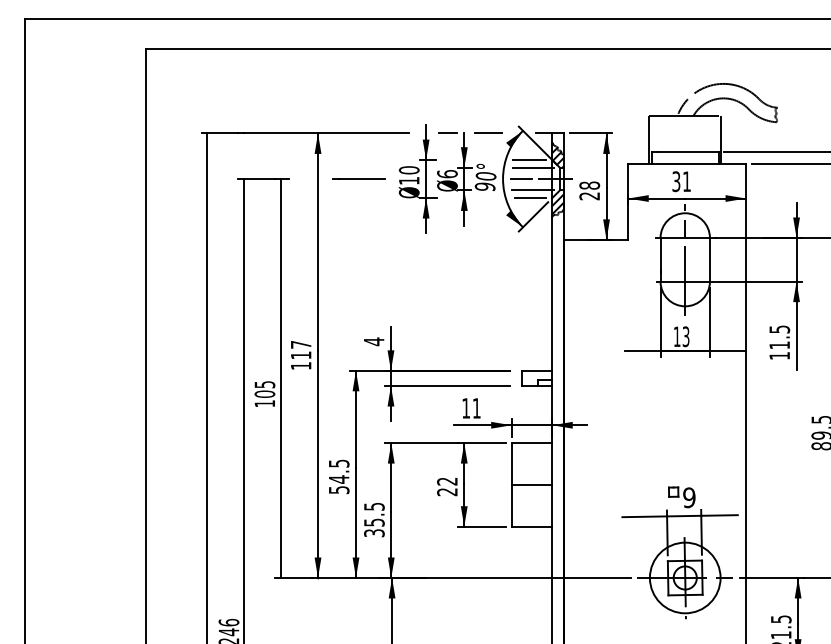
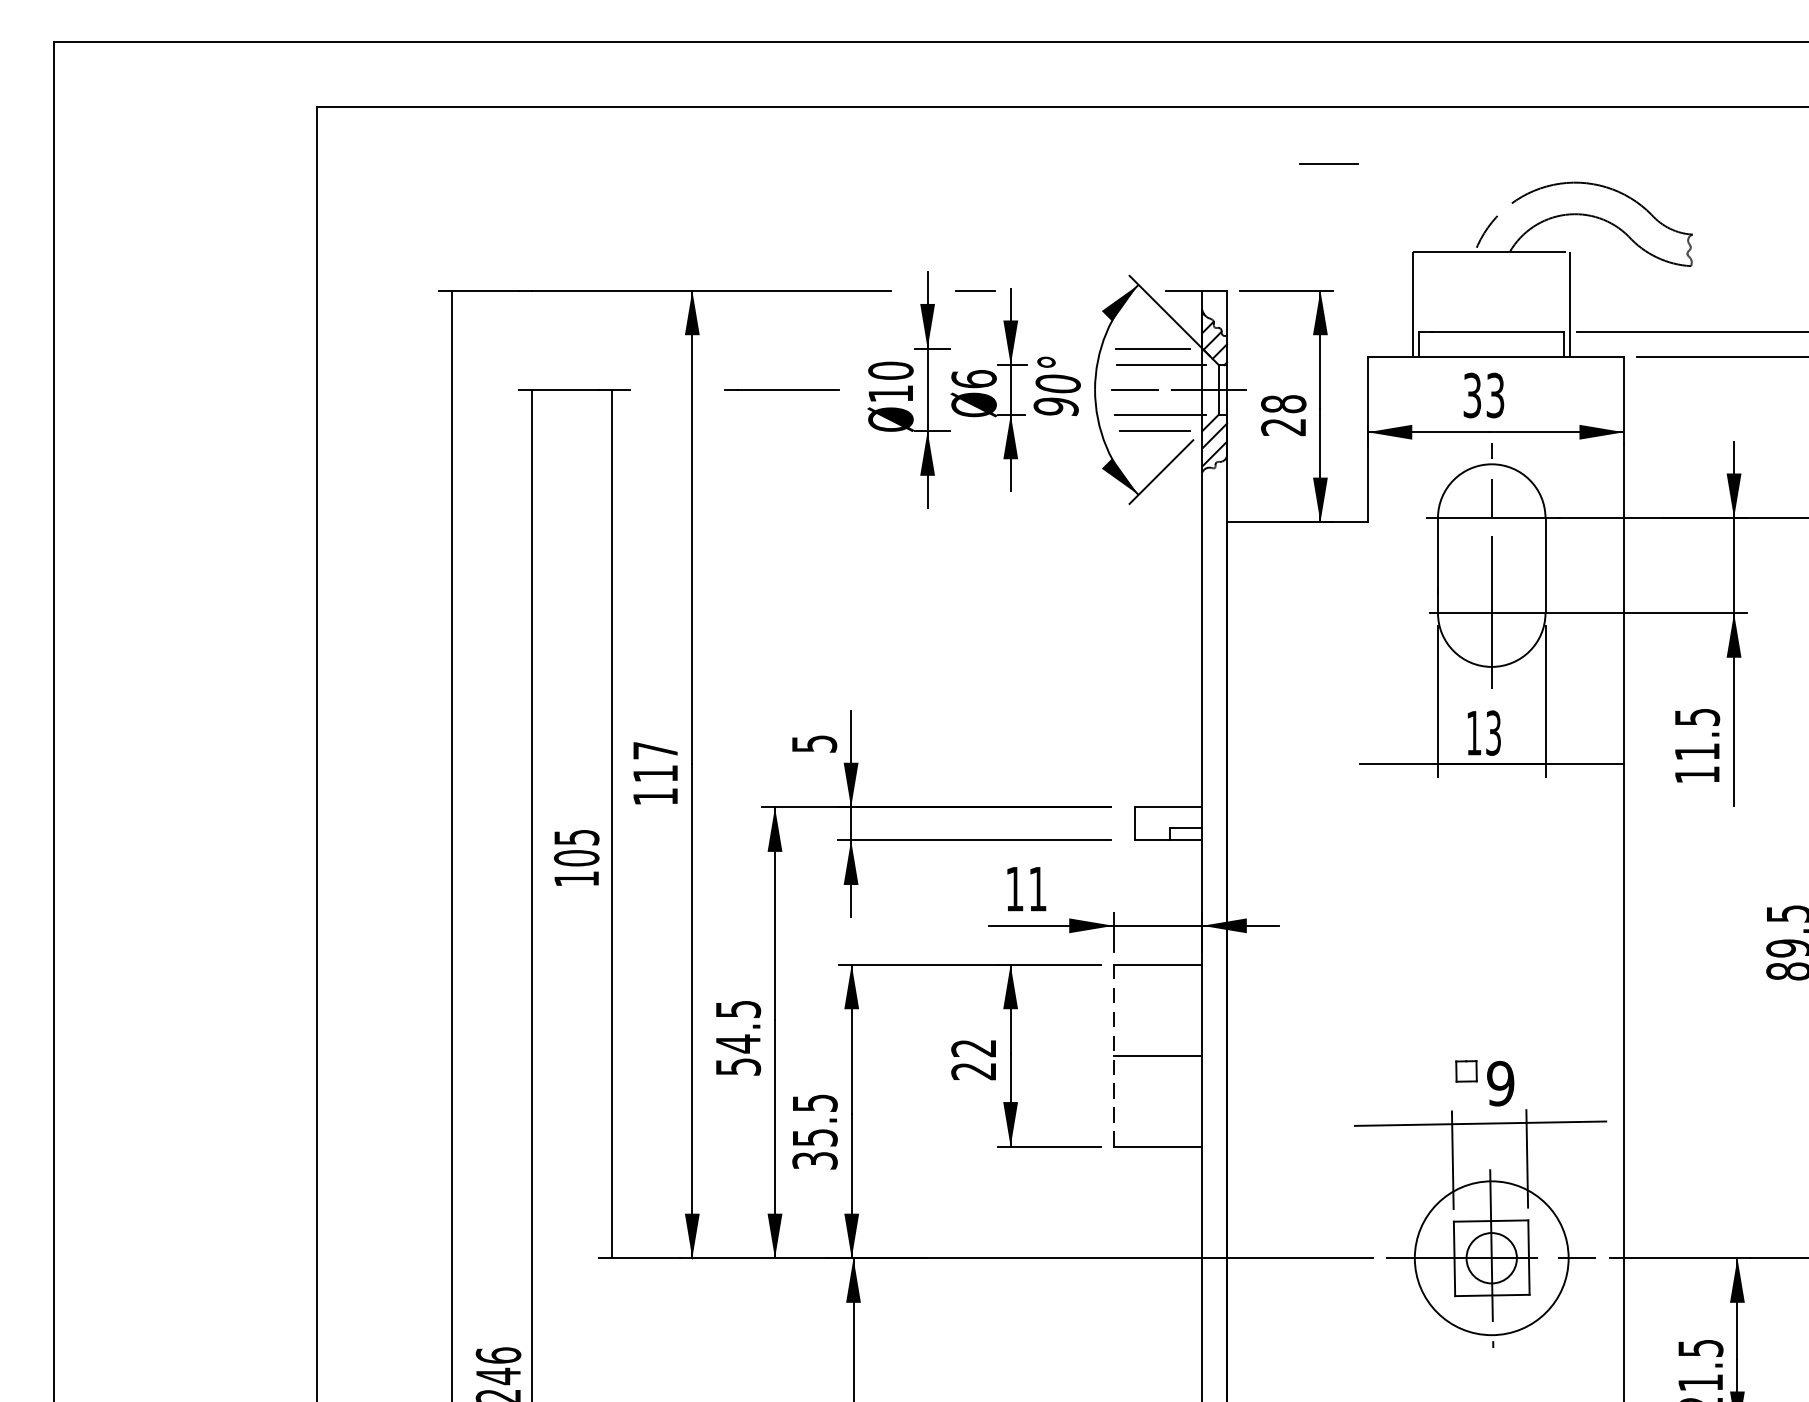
line: (488, 132) -> (1328, 162), moved
text: (686, 181) -> (1494, 395), 31 -> 33
text: (374, 341) -> (815, 743), 4 -> 5
line: (511, 484) -> (1113, 1054), solid -> dashed

